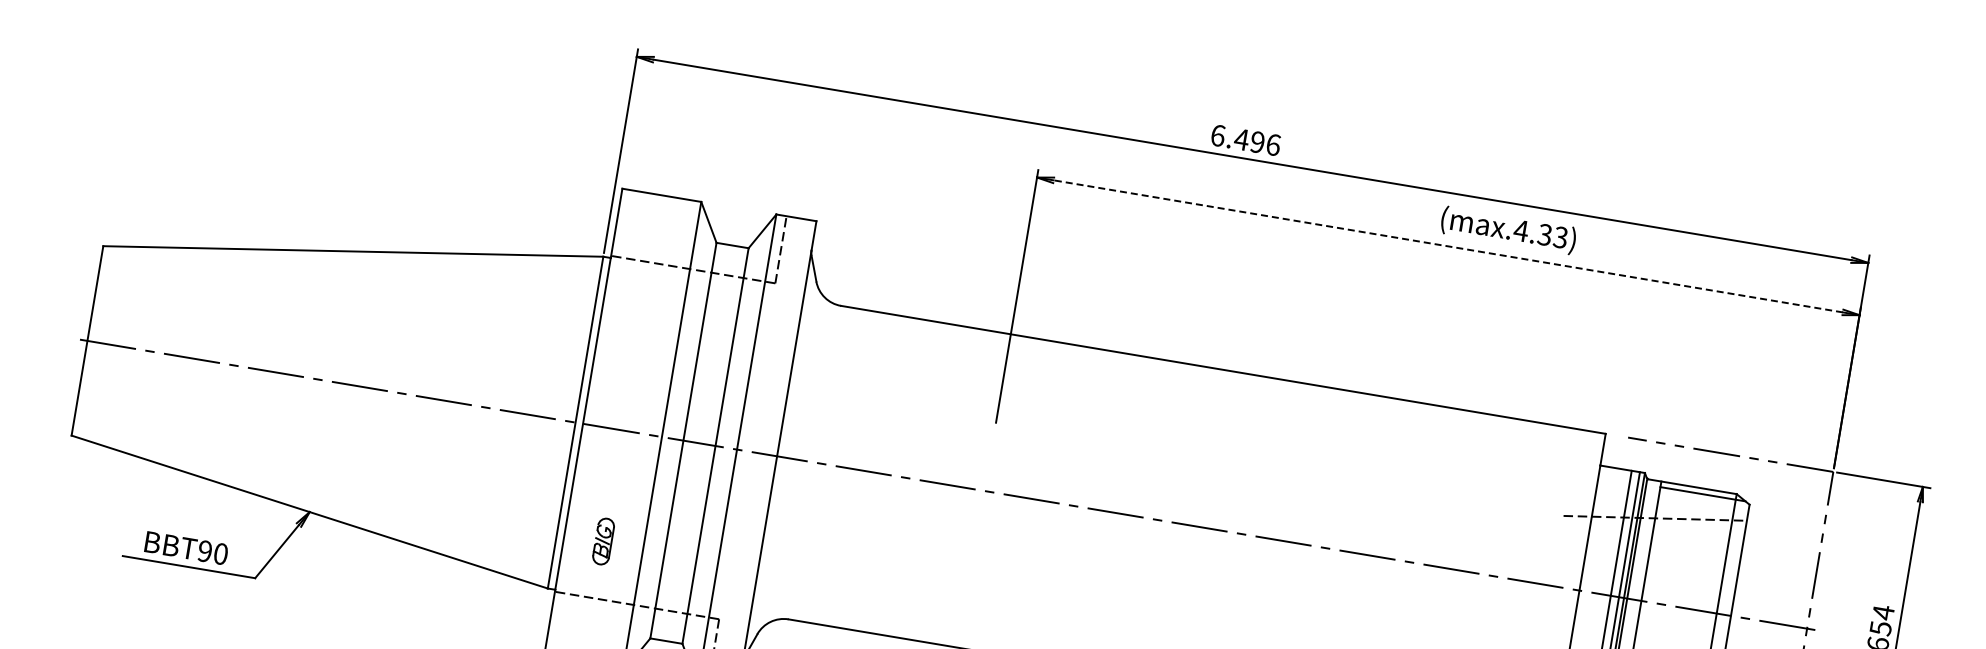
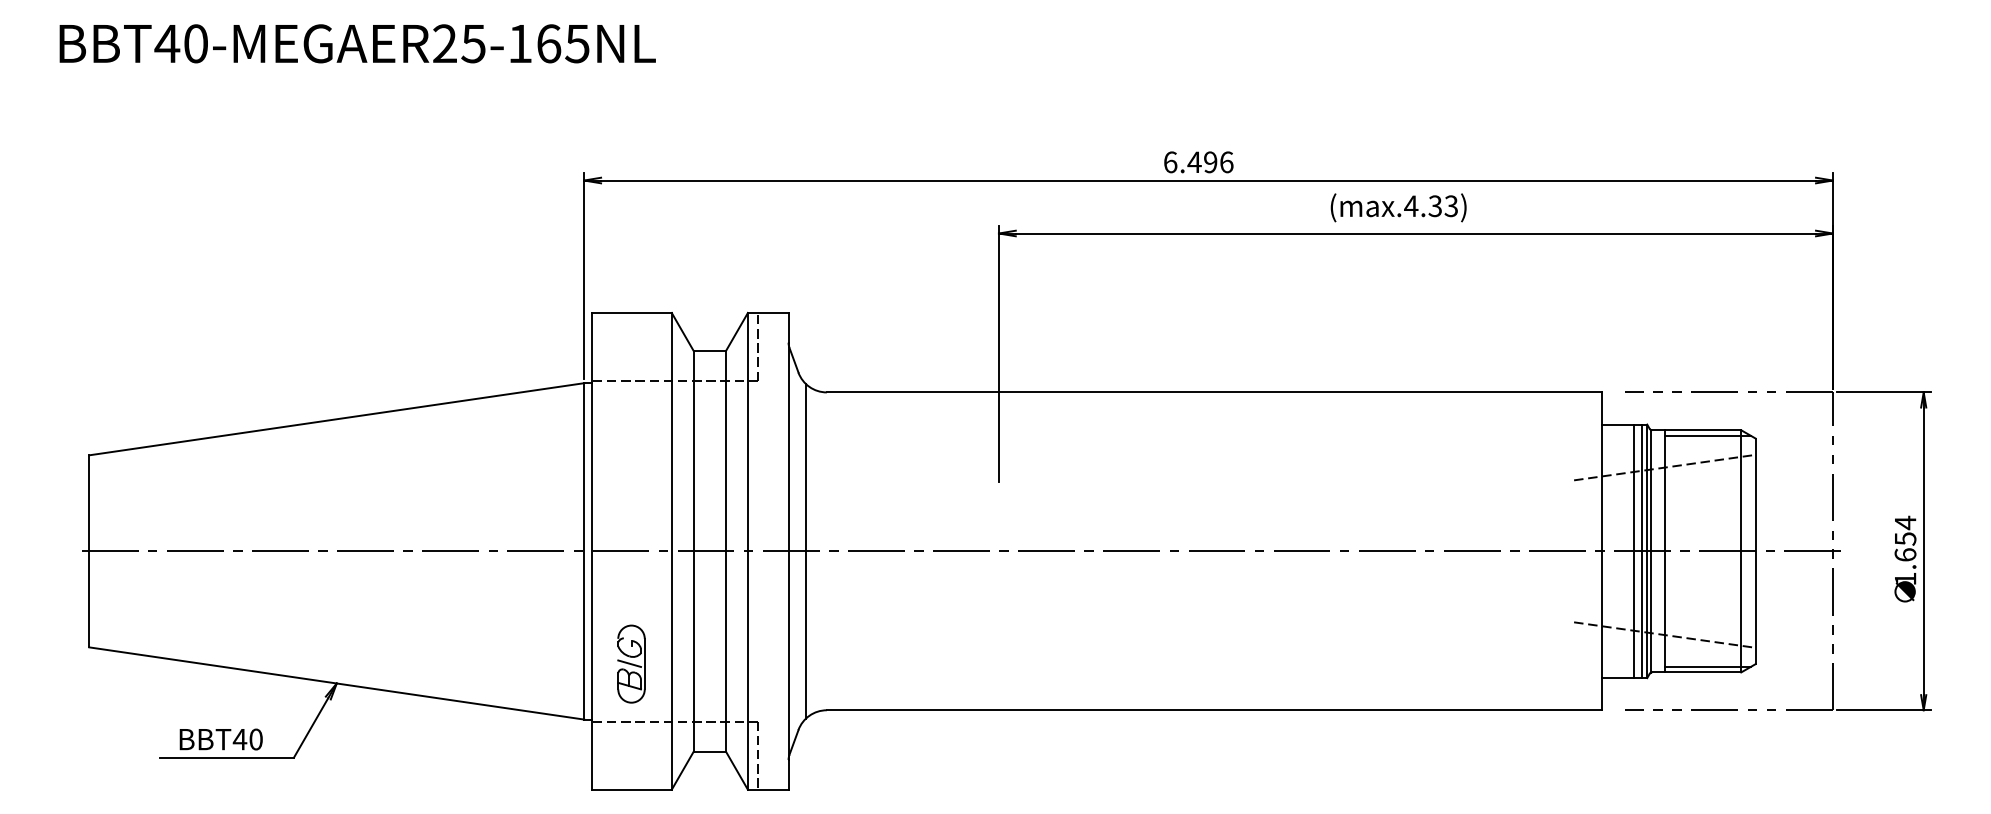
text: (1508, 230) -> (1398, 207), moved
line: (1447, 246) -> (1415, 233), dashed -> solid
line: (793, 459) -> (805, 551), added
part: (603, 541) -> (631, 663), size x1.67
text: (204, 551) -> (239, 739), BBT90 -> BBT40

